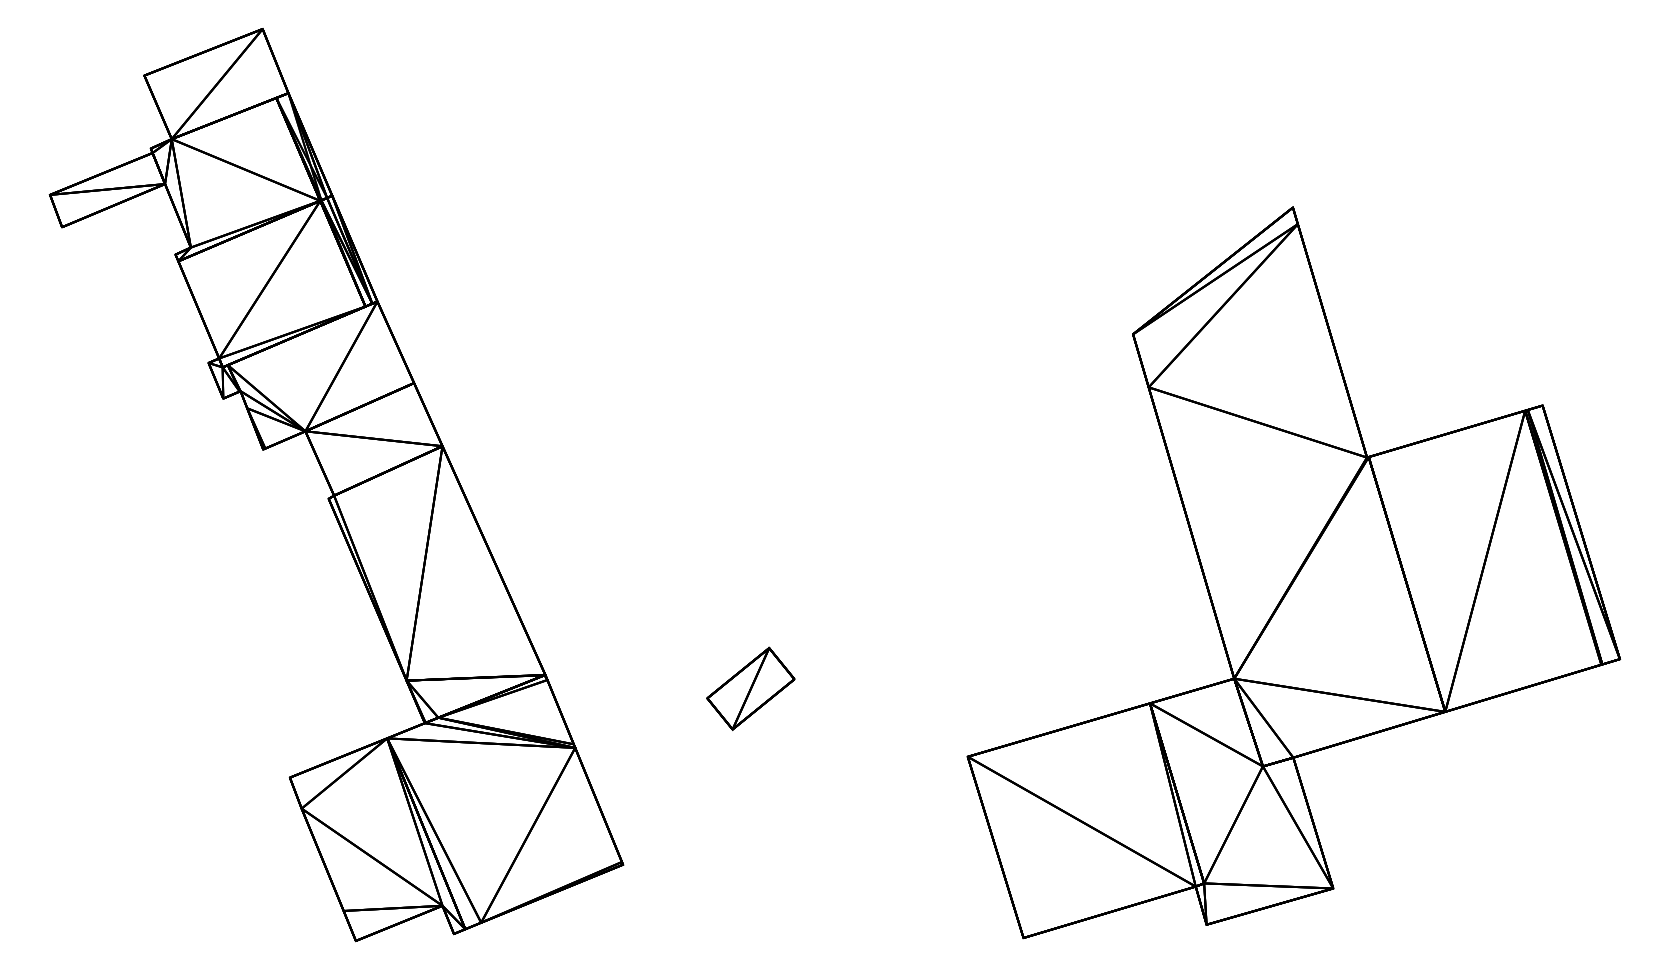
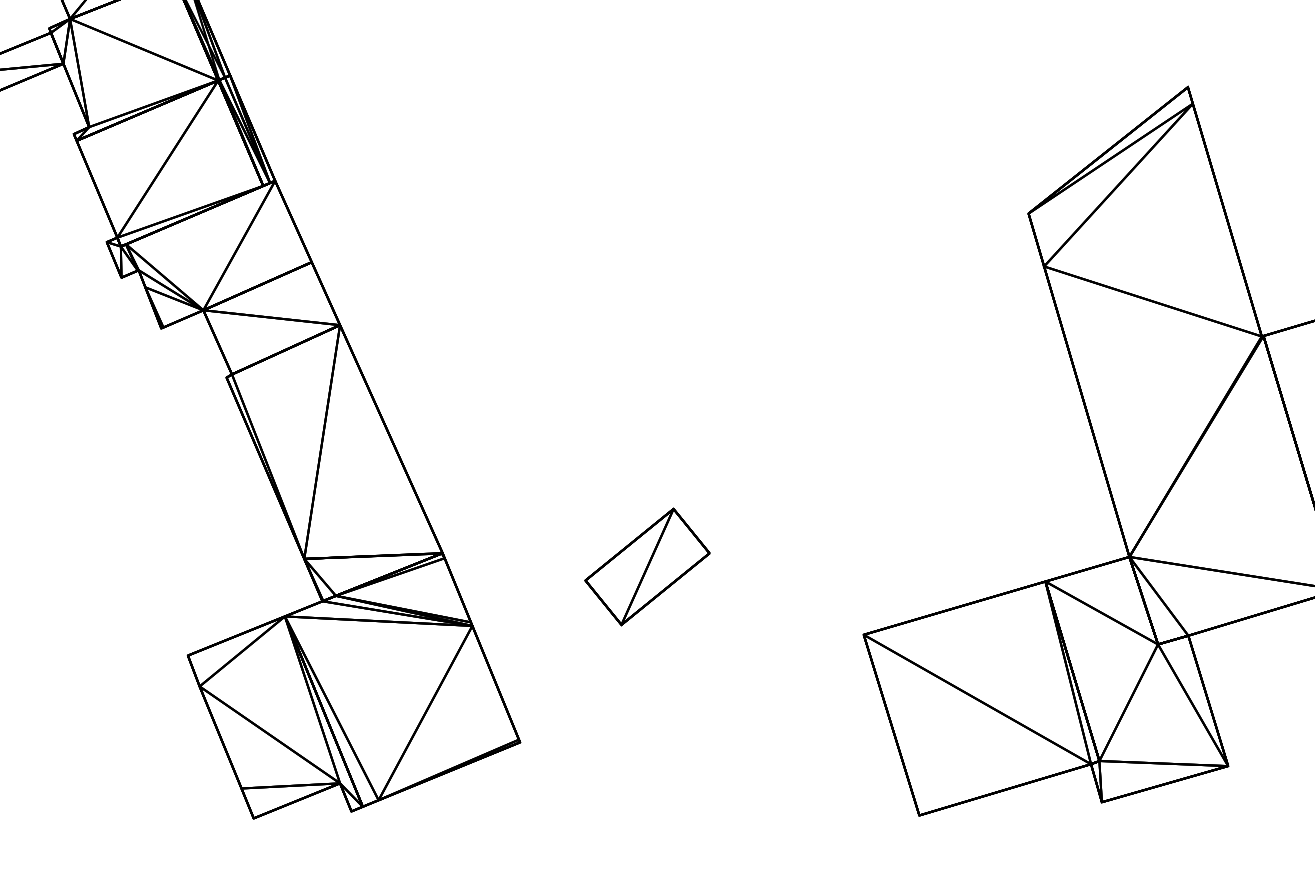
part: (750, 688) -> (647, 566), size x1.43

